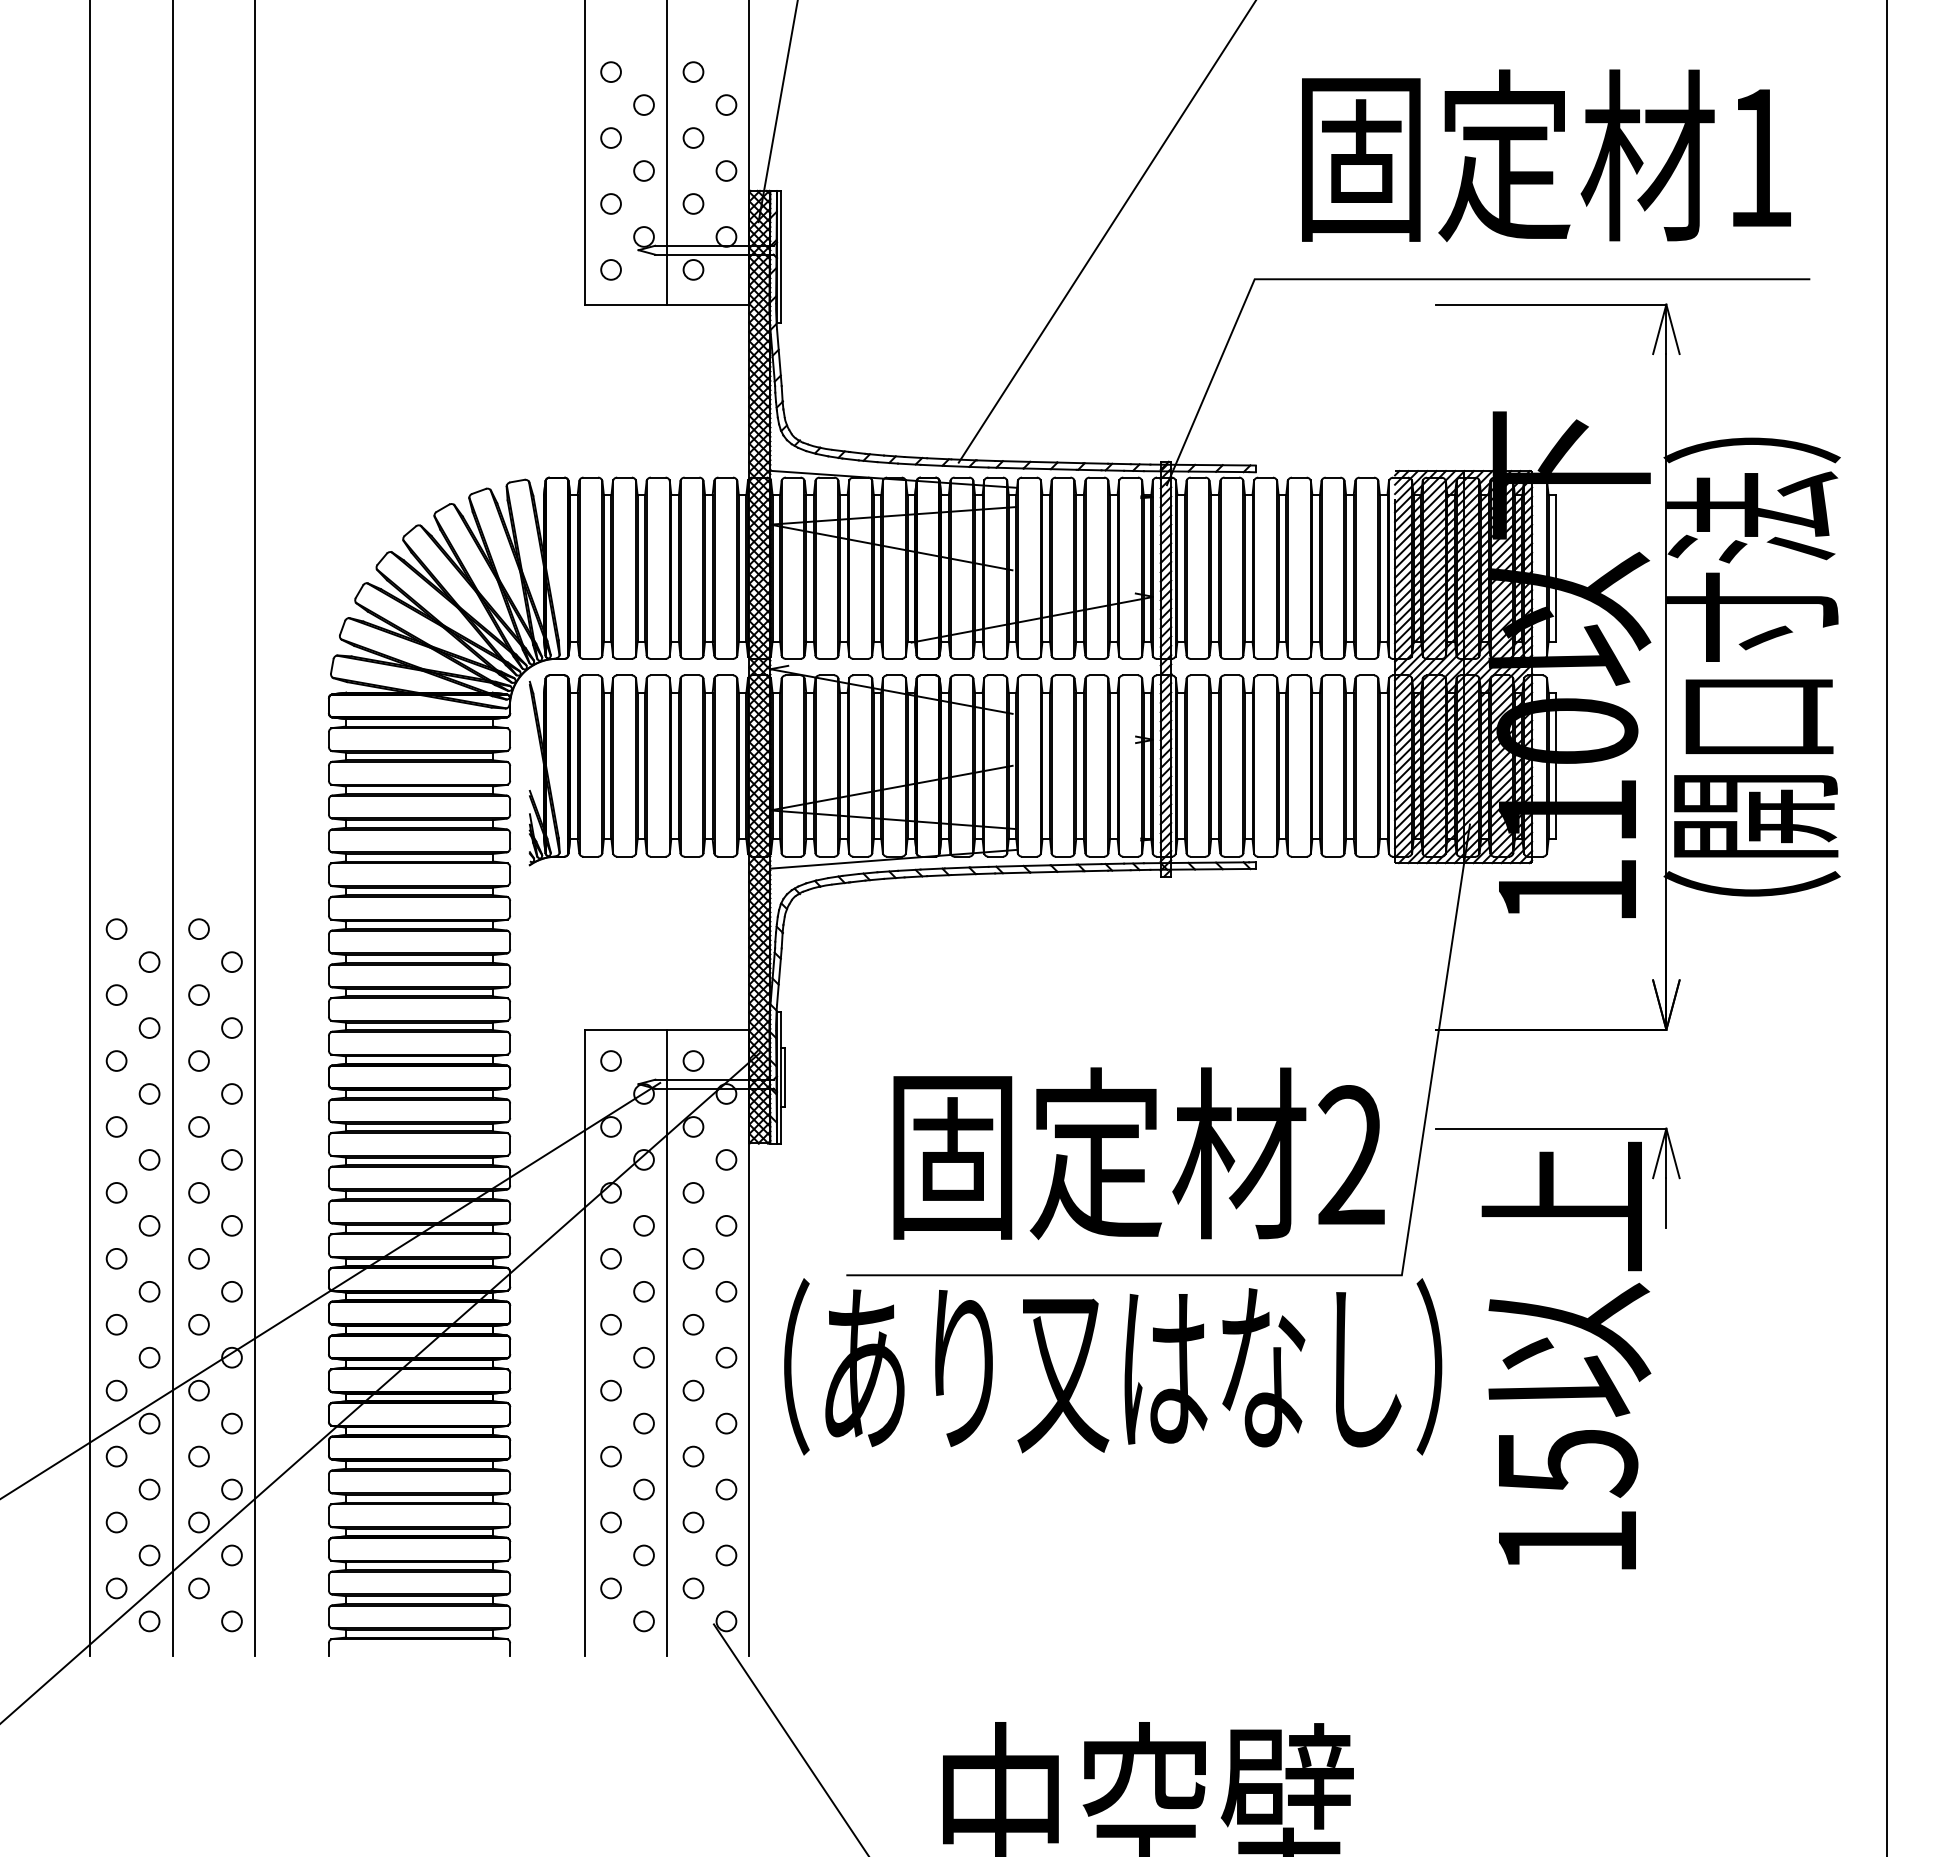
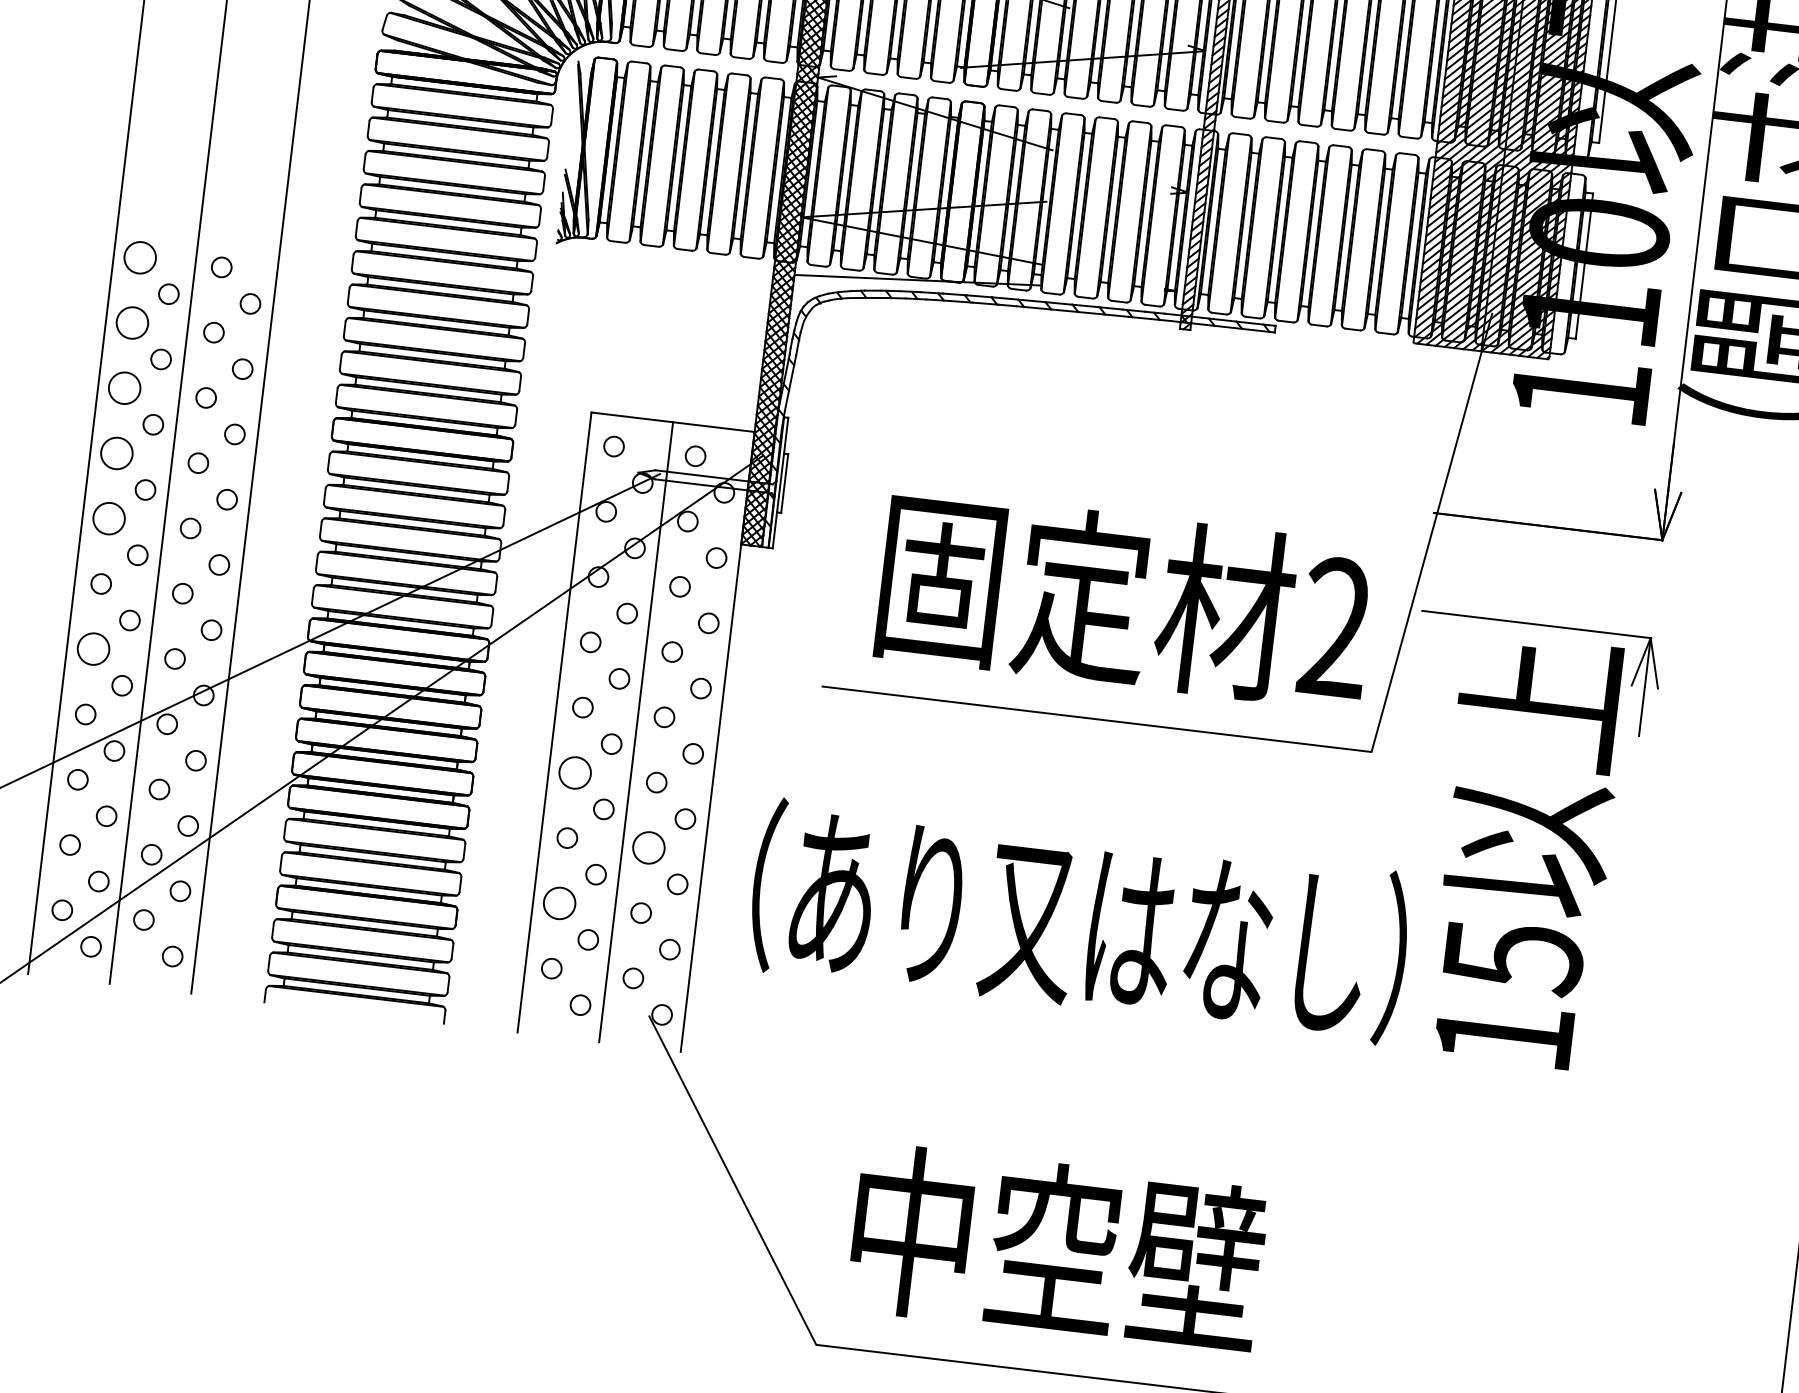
circle: (116, 928) -> (140, 257), size x1.6
circle: (116, 994) -> (132, 322), size x1.6
circle: (116, 1060) -> (124, 387), size x1.6
circle: (116, 1126) -> (116, 453), size x1.6
circle: (116, 1192) -> (108, 518), size x1.6
circle: (116, 1324) -> (93, 649), size x1.6
text: (1113, 1366) -> (1079, 921), moved
circle: (610, 1390) -> (574, 772), size x1.6
circle: (693, 1456) -> (648, 847), size x1.6
circle: (610, 1522) -> (559, 903), size x1.6

